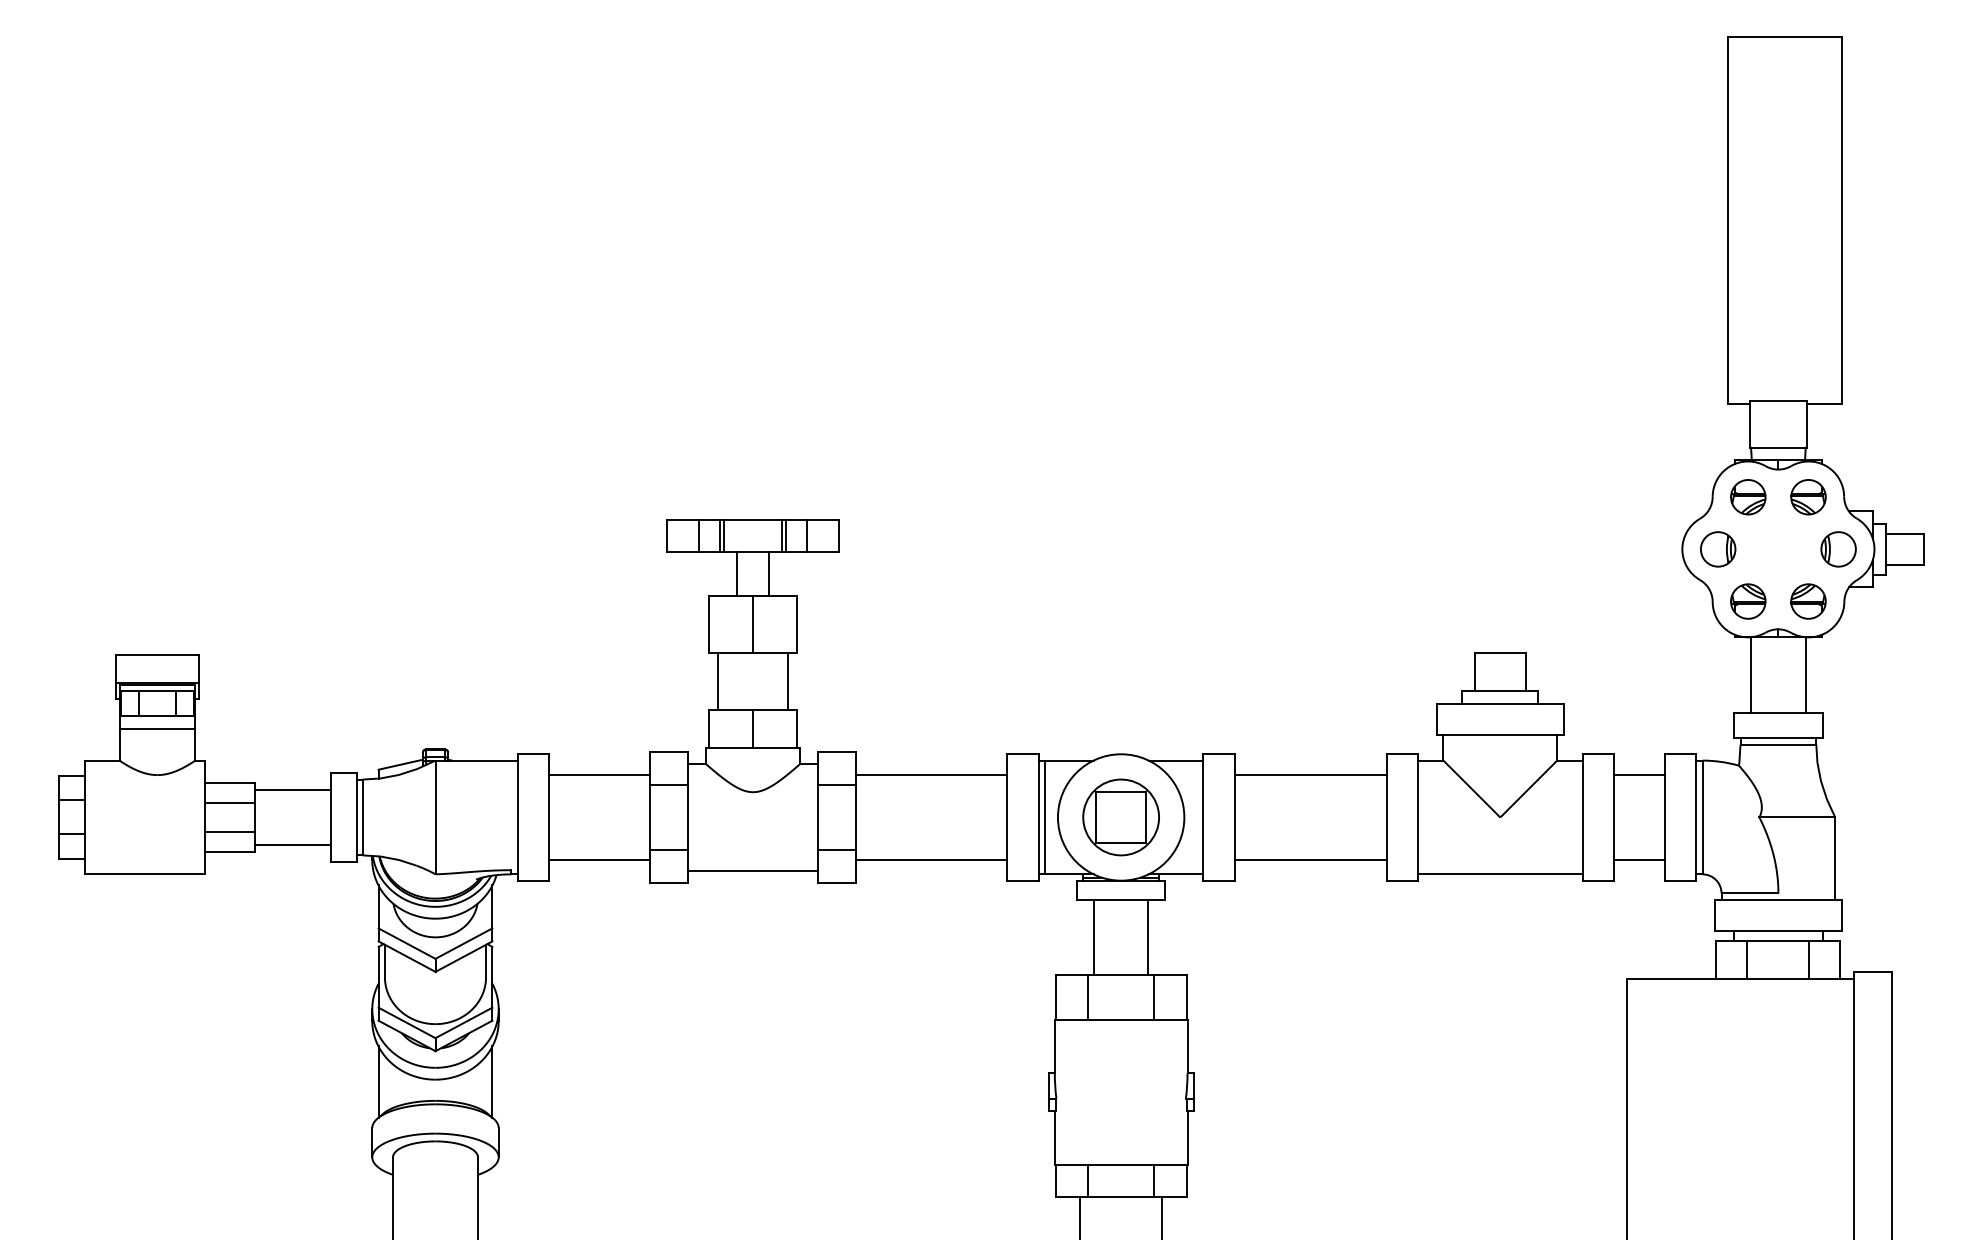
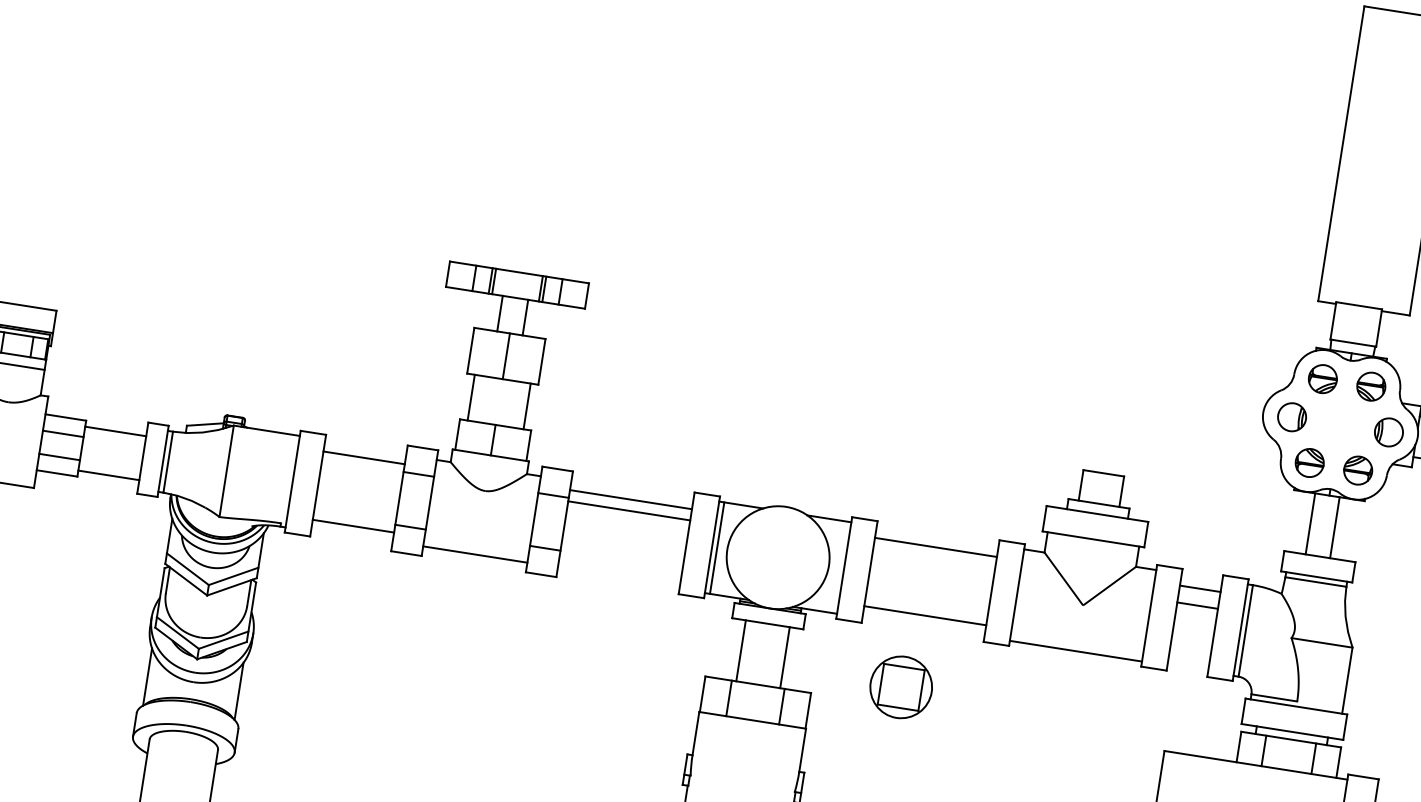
line: (1751, 675) -> (1335, 527), moved
line: (1805, 675) -> (1310, 524), moved
part: (1120, 817) -> (900, 687), moved
line: (931, 859) -> (629, 510), moved
line: (1639, 859) -> (1197, 605), moved

